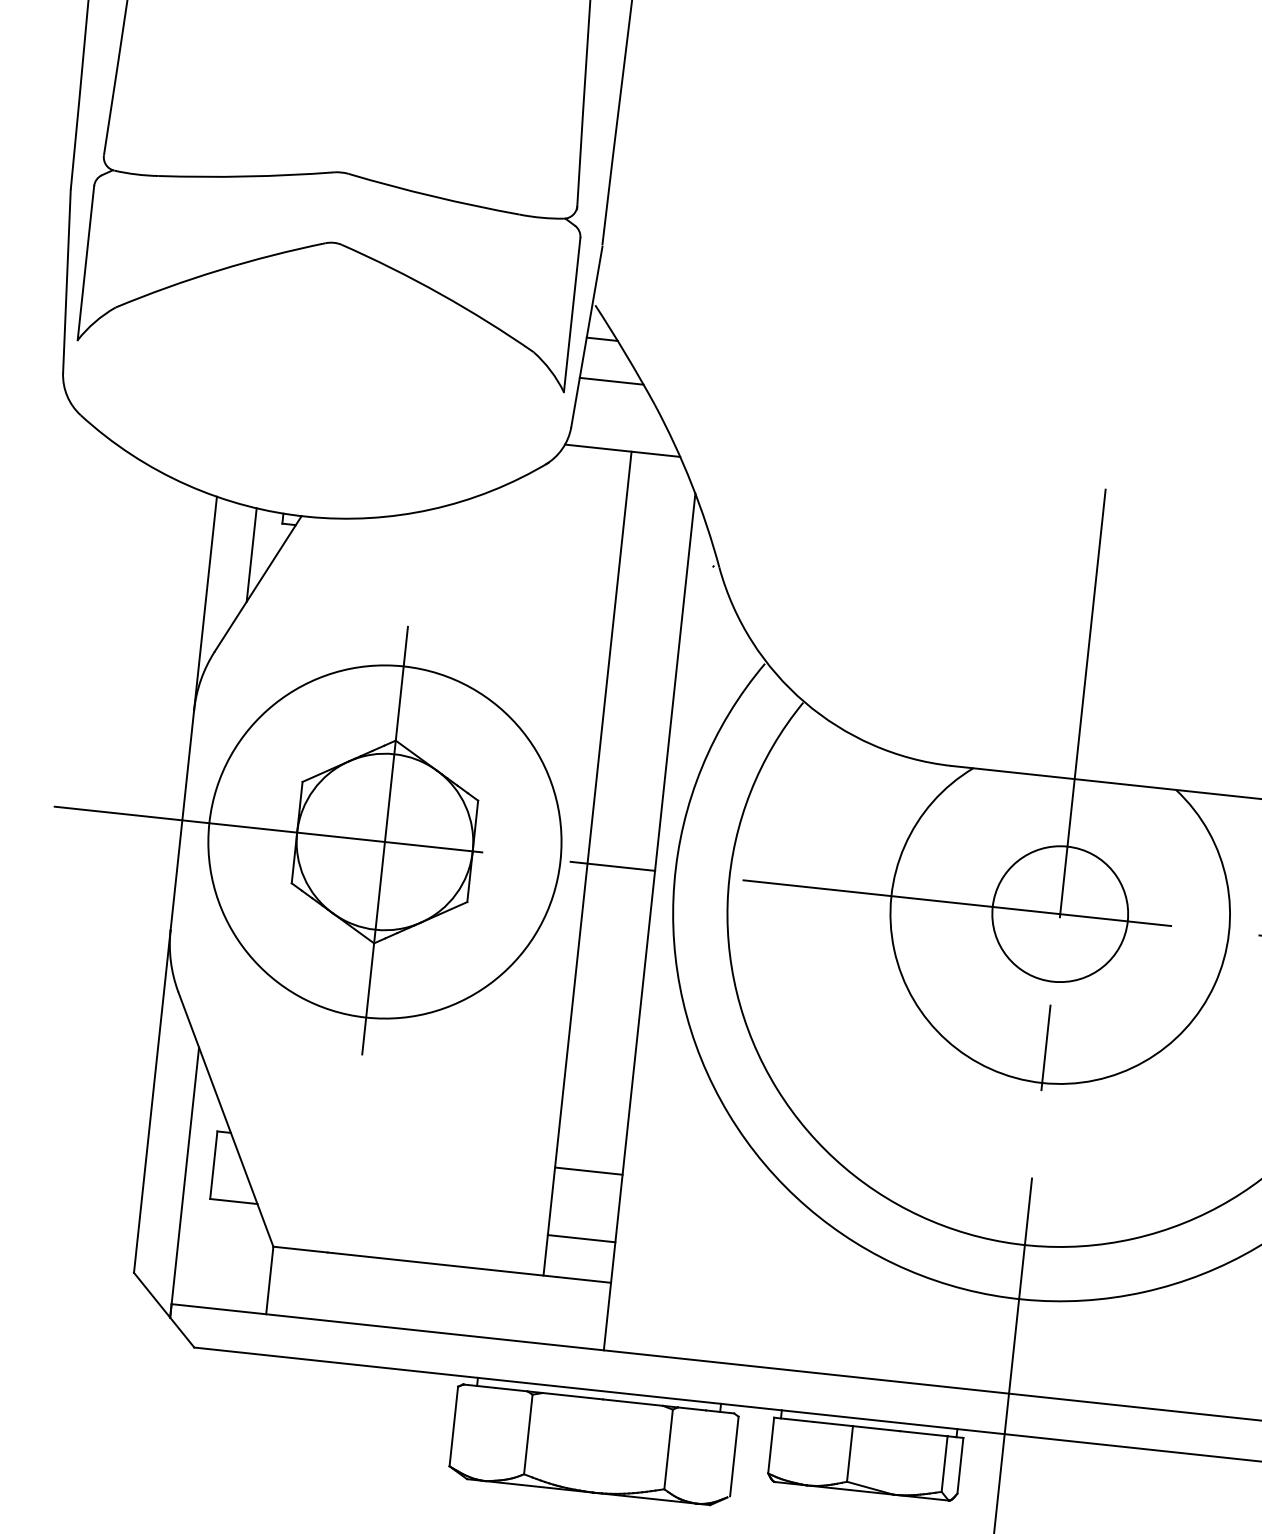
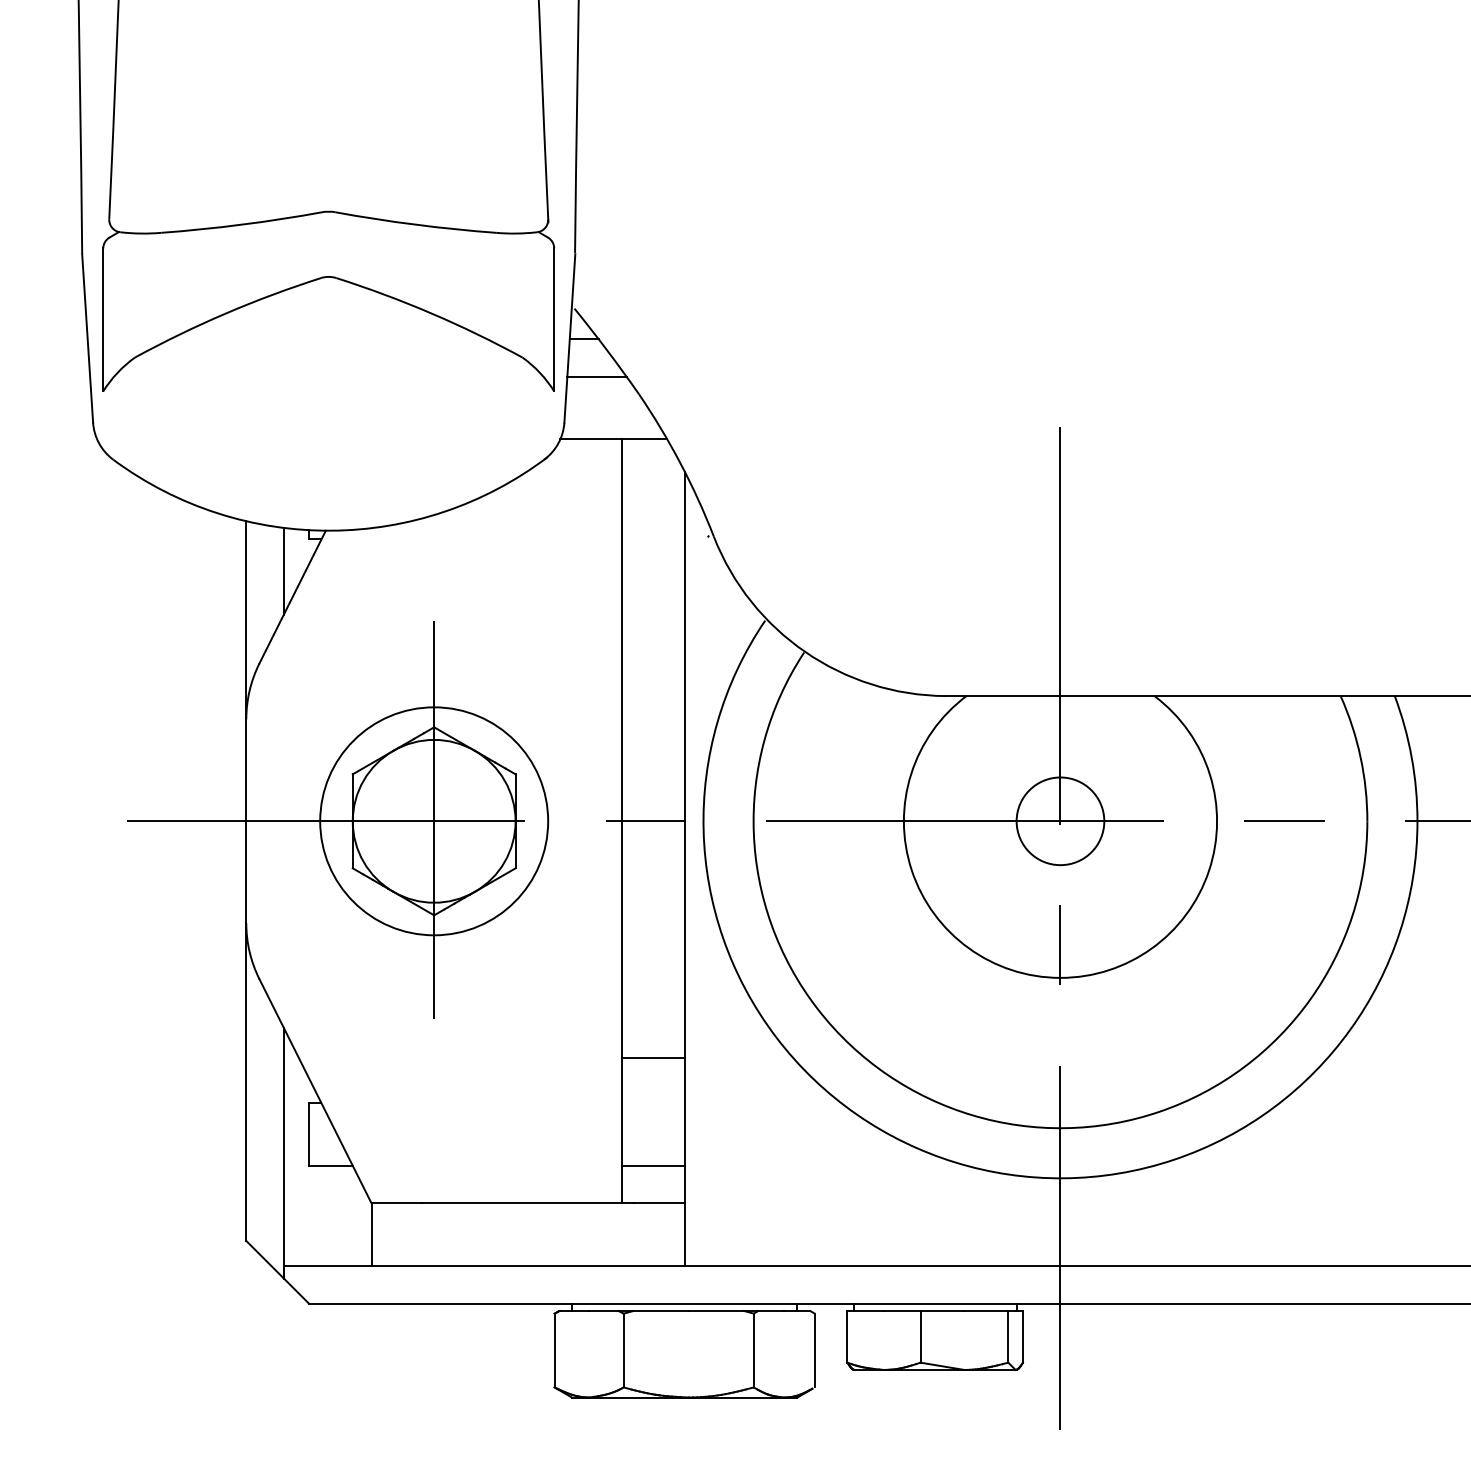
circle: (385, 842) -> (434, 821), size x0.7
circle: (1060, 913) -> (1060, 820), size x0.7
line: (588, 1171) -> (653, 1058), moved

